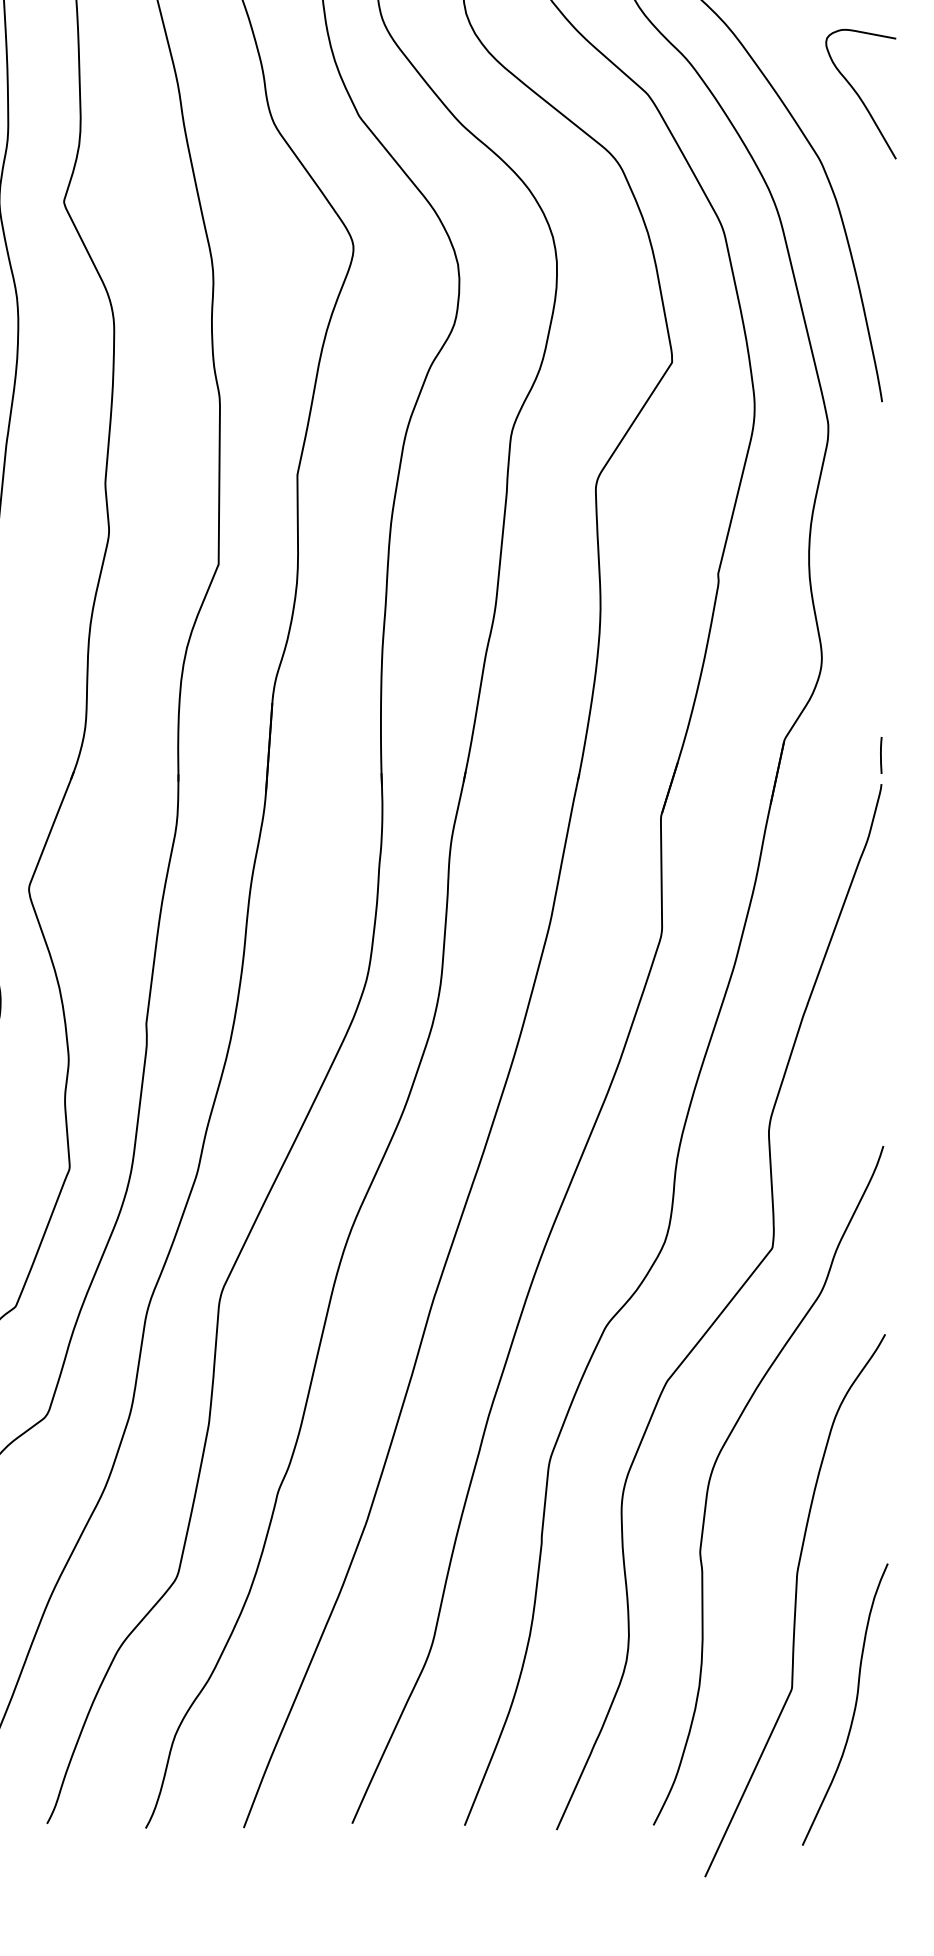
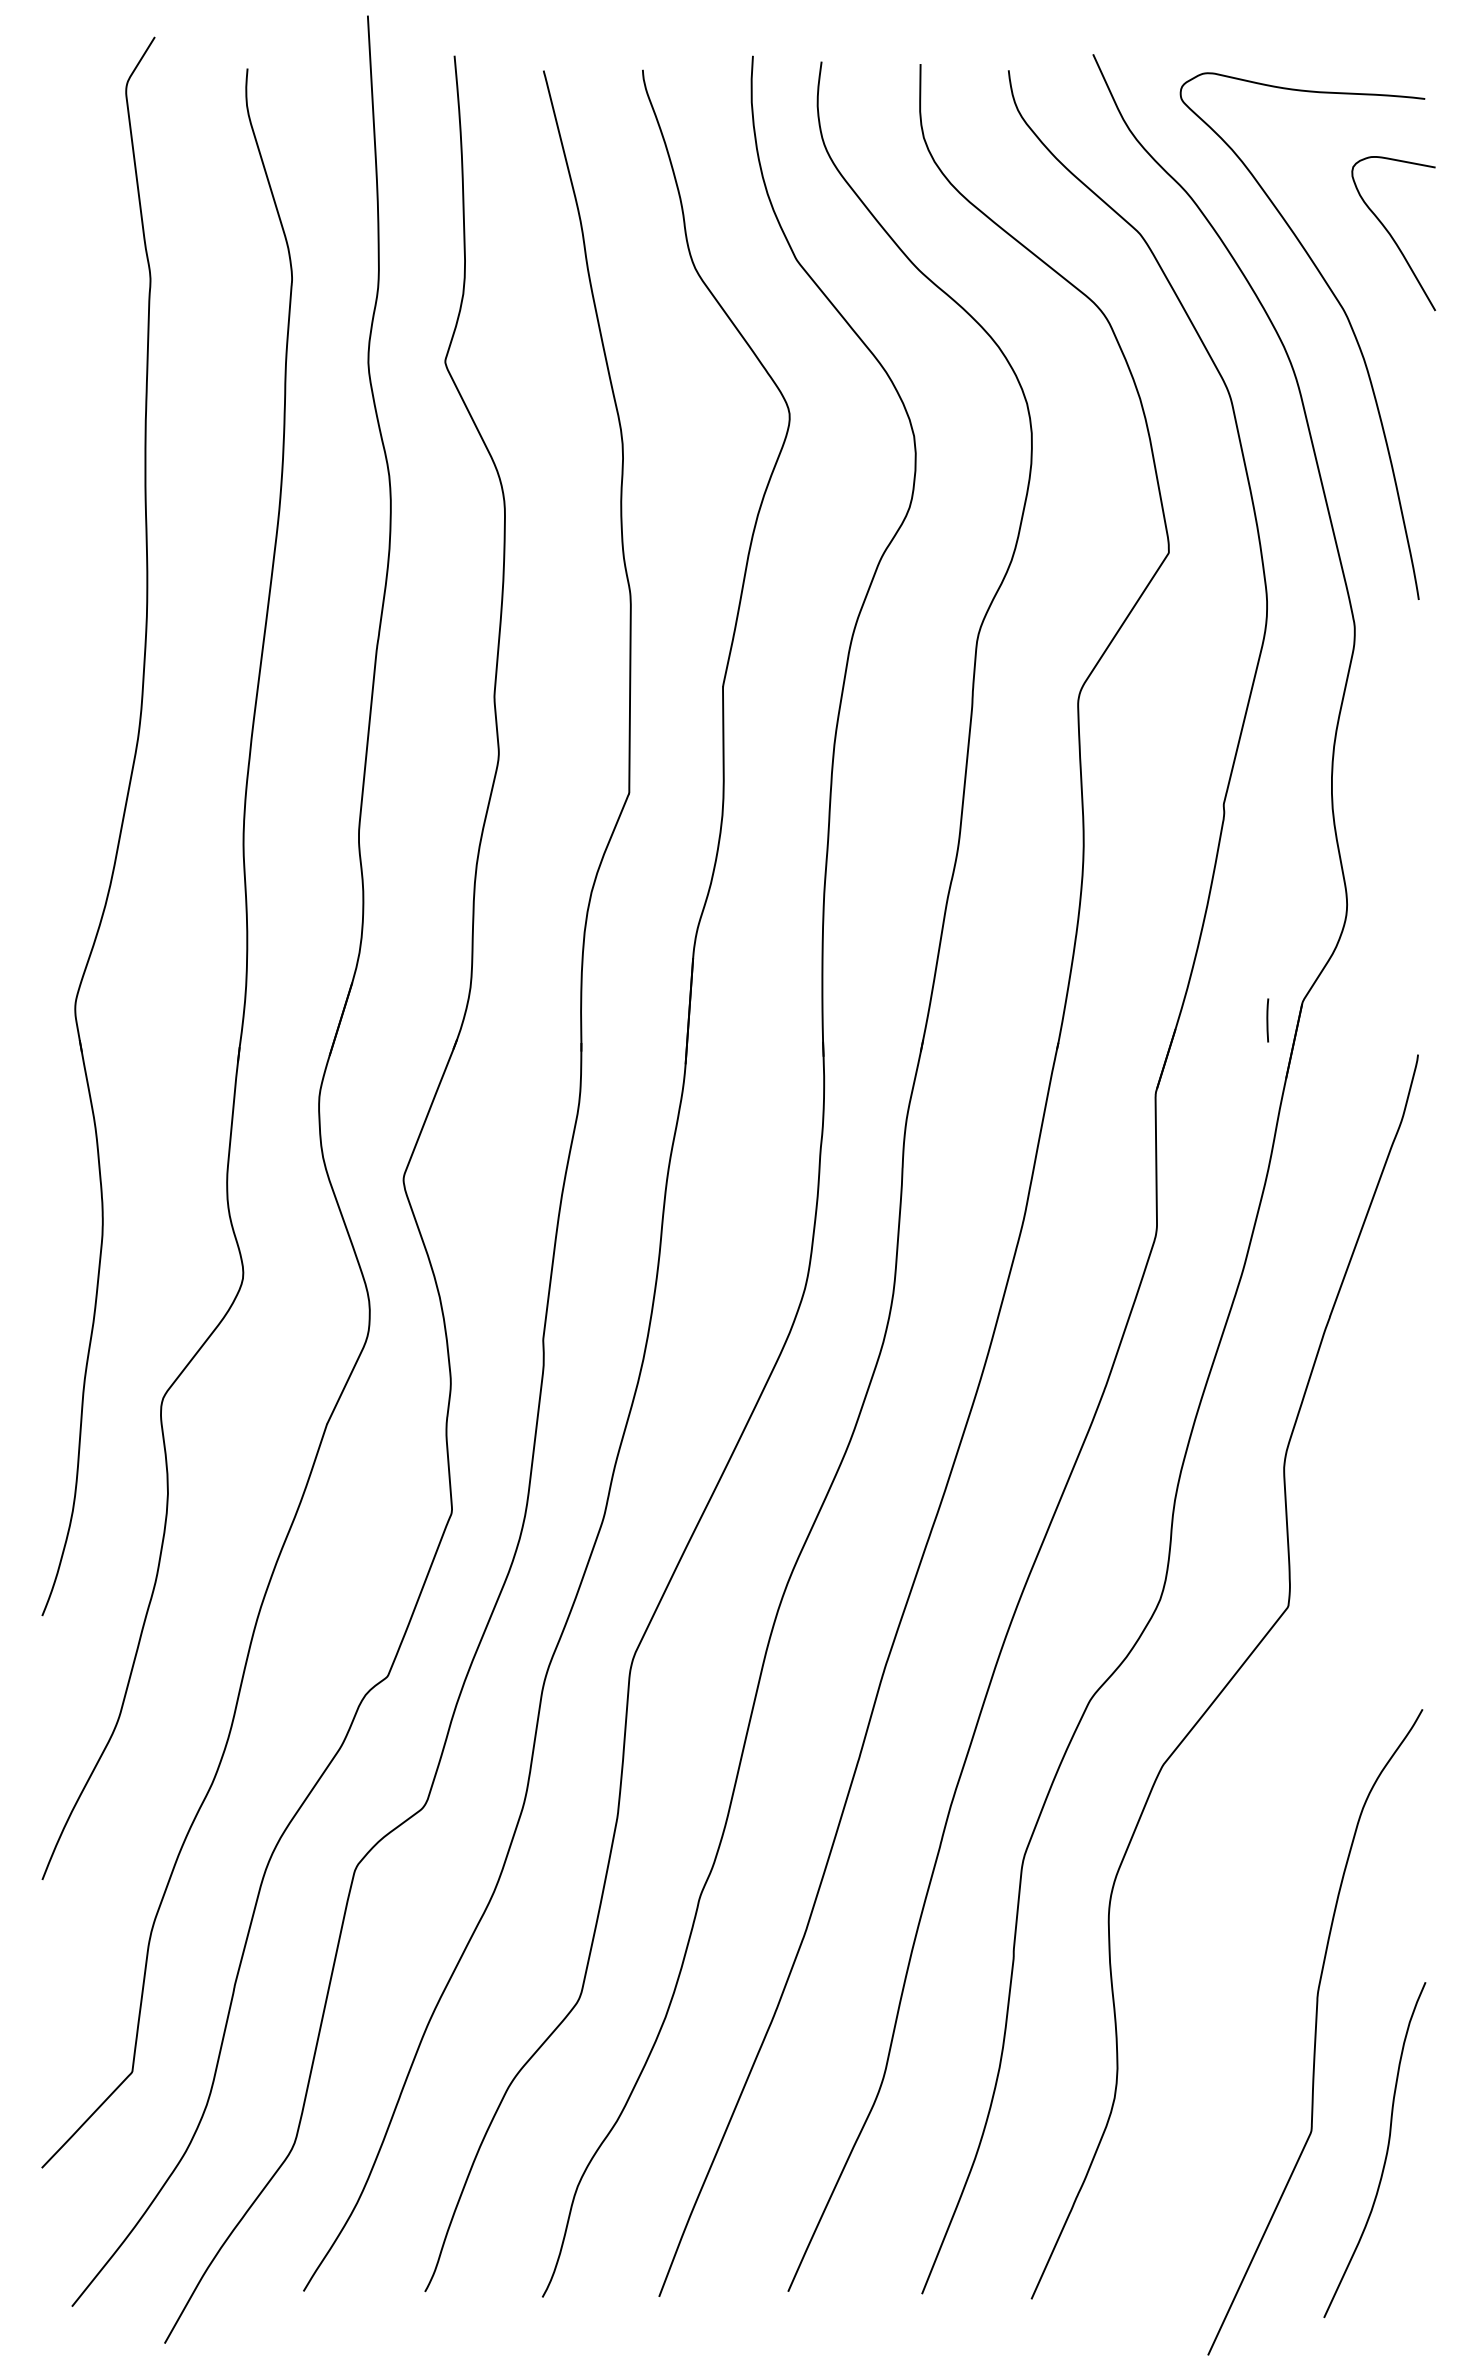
line: (881, 755) -> (1267, 1020), moved
curve: (716, 1462) -> (1221, 1862), removed

